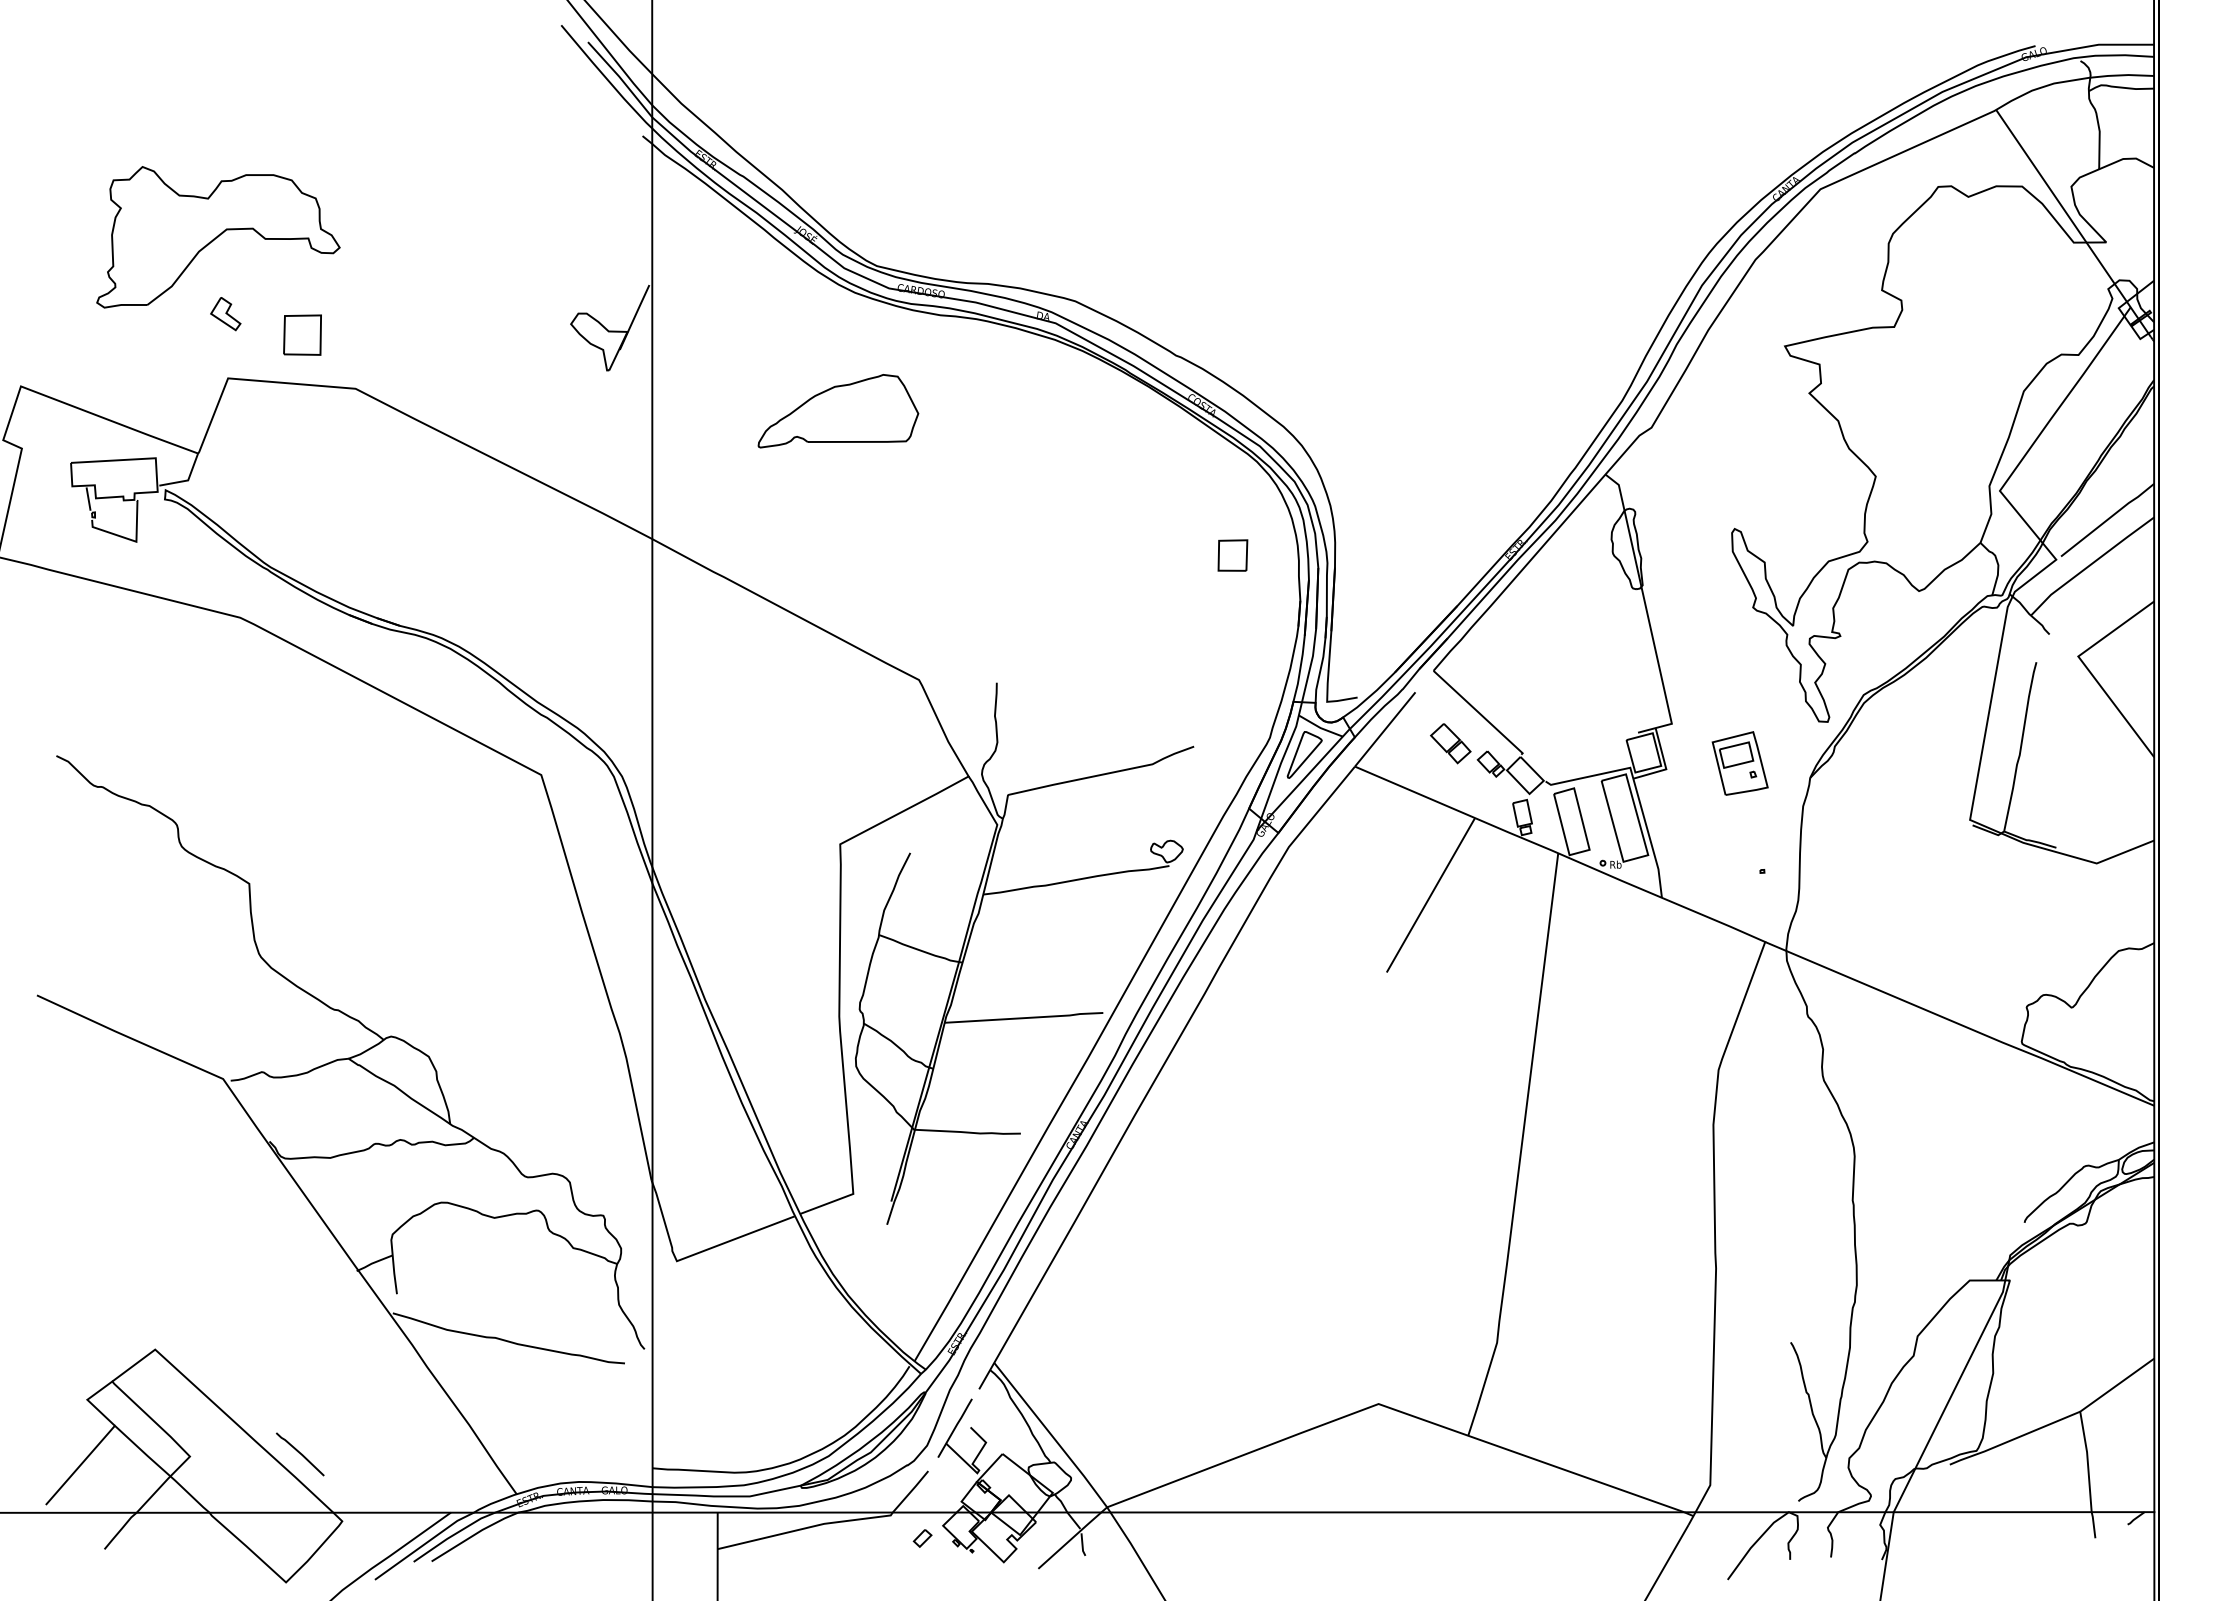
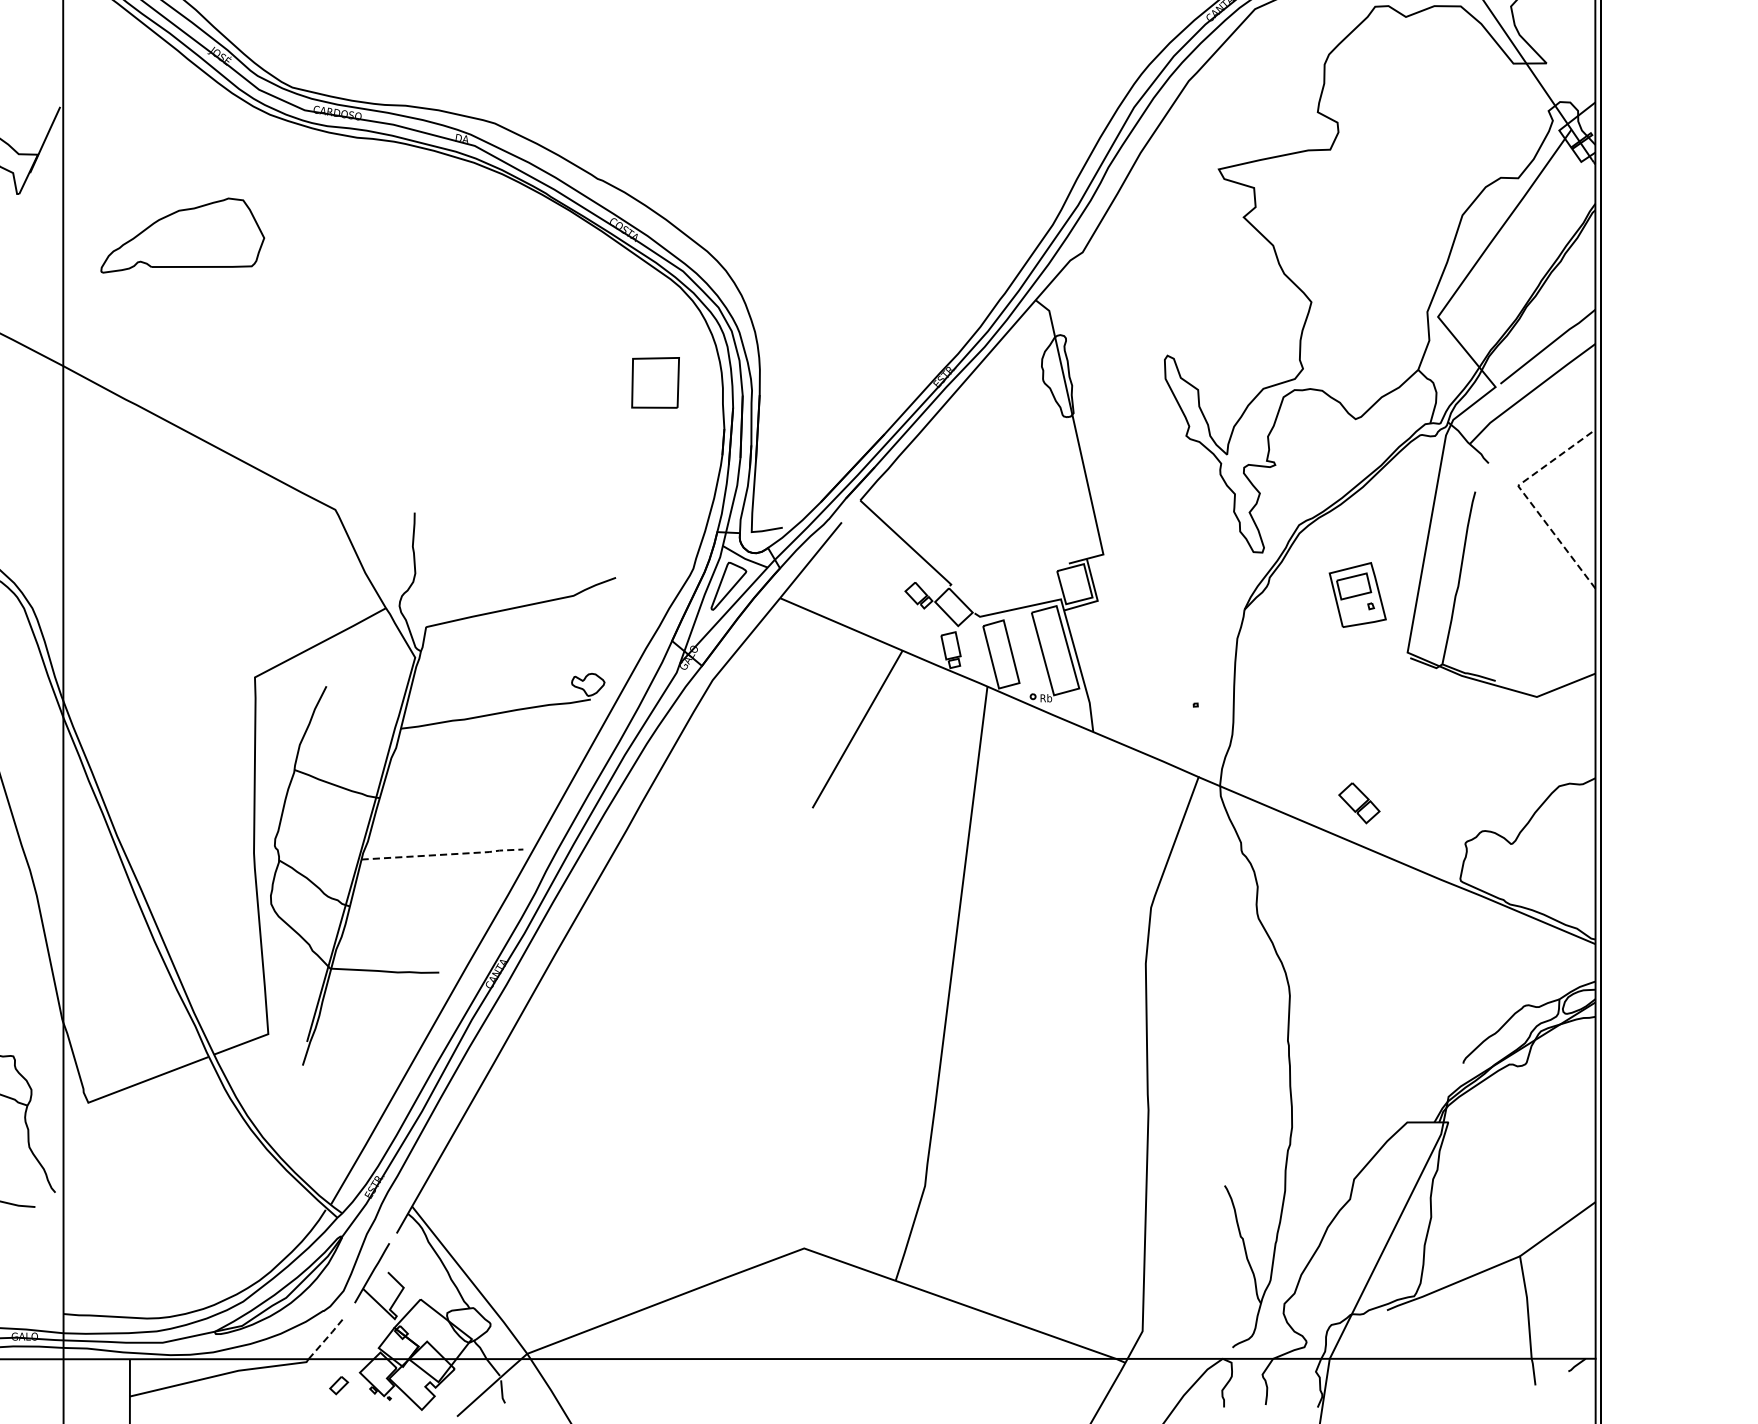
part: (838, 411) -> (182, 235), moved
part: (1232, 555) -> (655, 382), size x1.6
line: (2087, 669) -> (1527, 499), solid -> dashed
part: (1450, 743) -> (1359, 803), moved
part: (1739, 763) -> (1357, 595), moved
line: (1026, 1018) -> (445, 855), solid -> dashed
line: (911, 1491) -> (327, 1337), solid -> dashed

